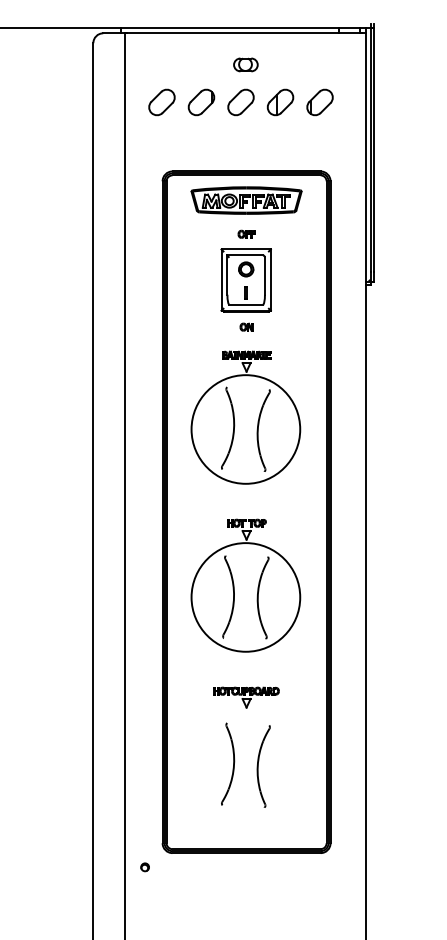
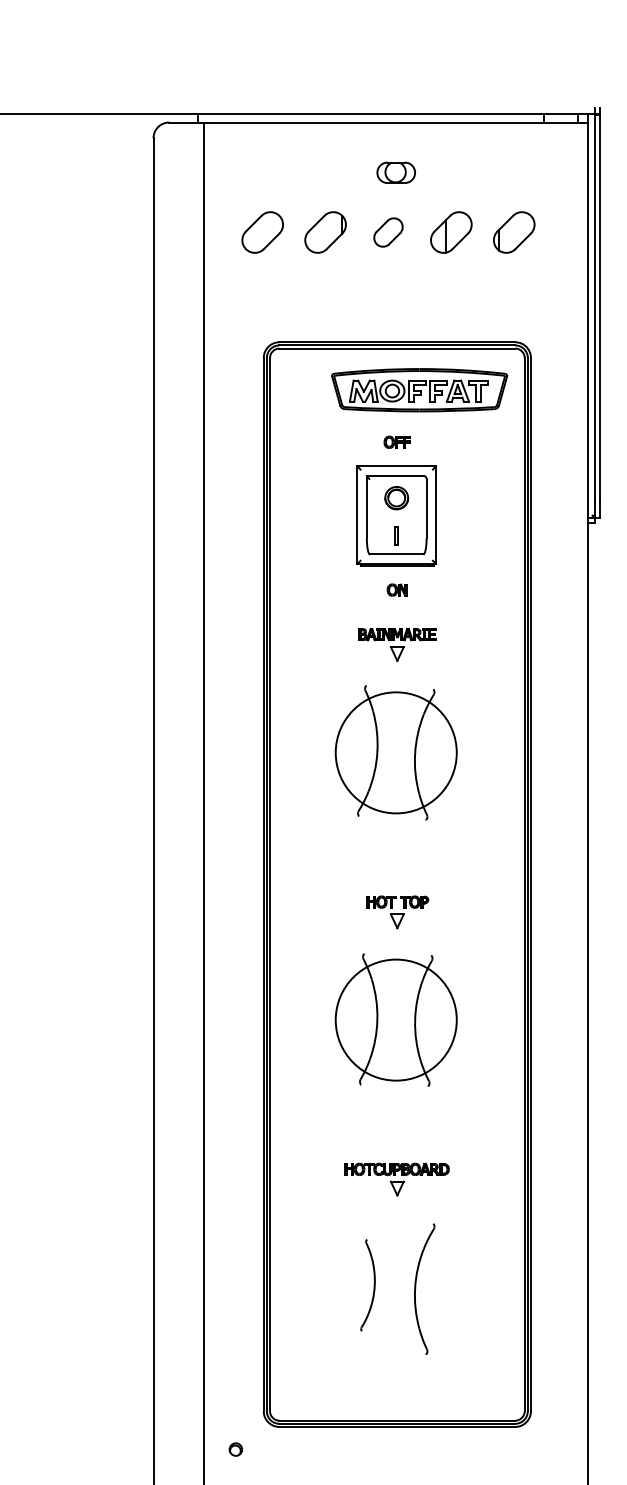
part: (240, 102) -> (387, 232), size x0.7
part: (246, 200) -> (419, 390), moved
circle: (245, 429) -> (395, 752), size x0.7
circle: (245, 597) -> (395, 1020), size x0.7
part: (228, 763) -> (368, 1284), size x0.7

